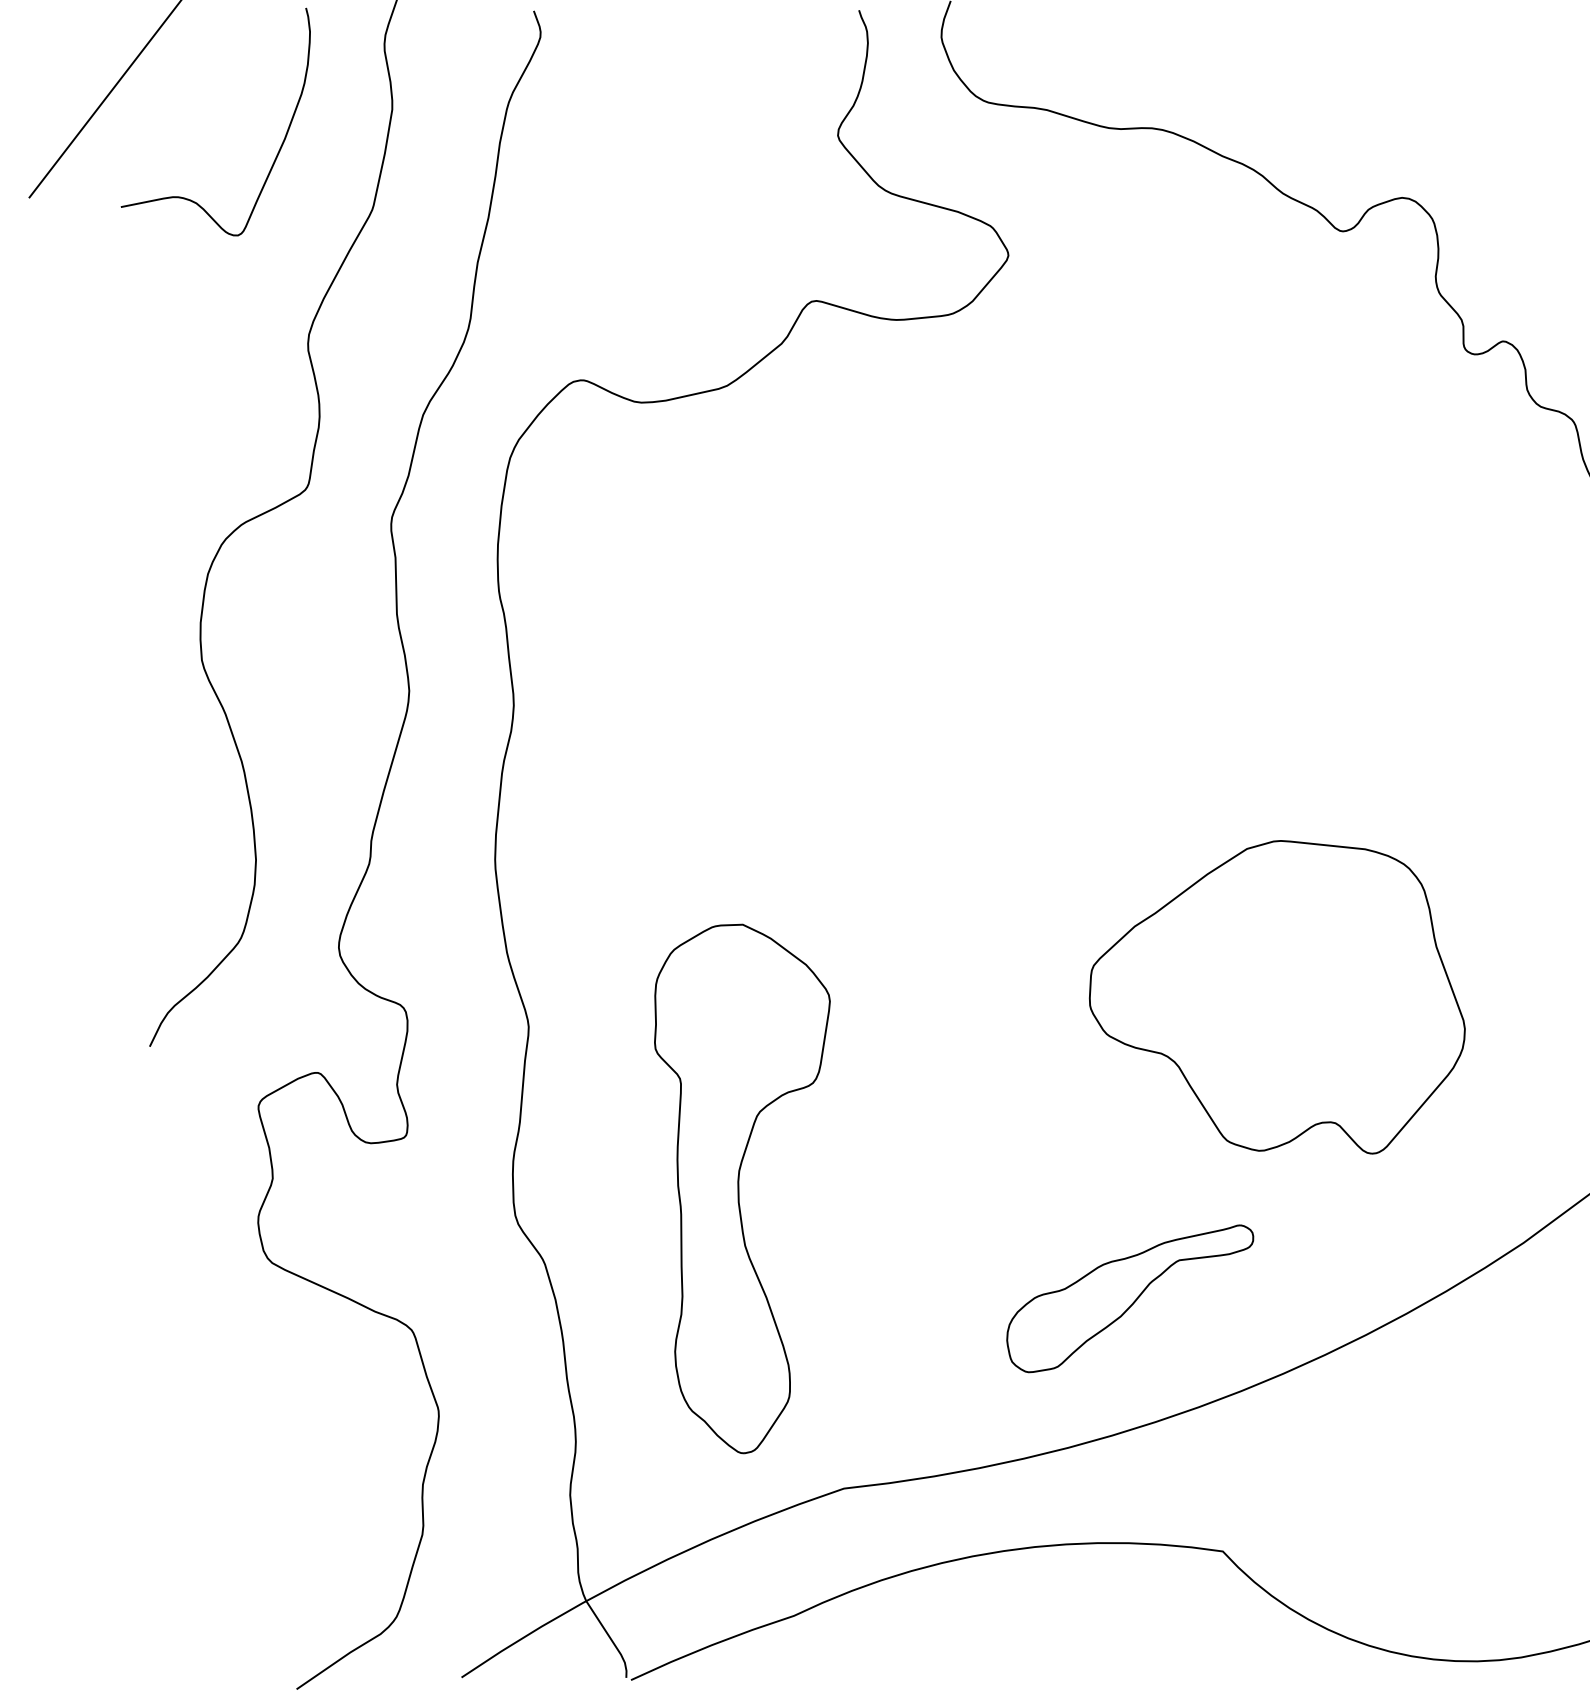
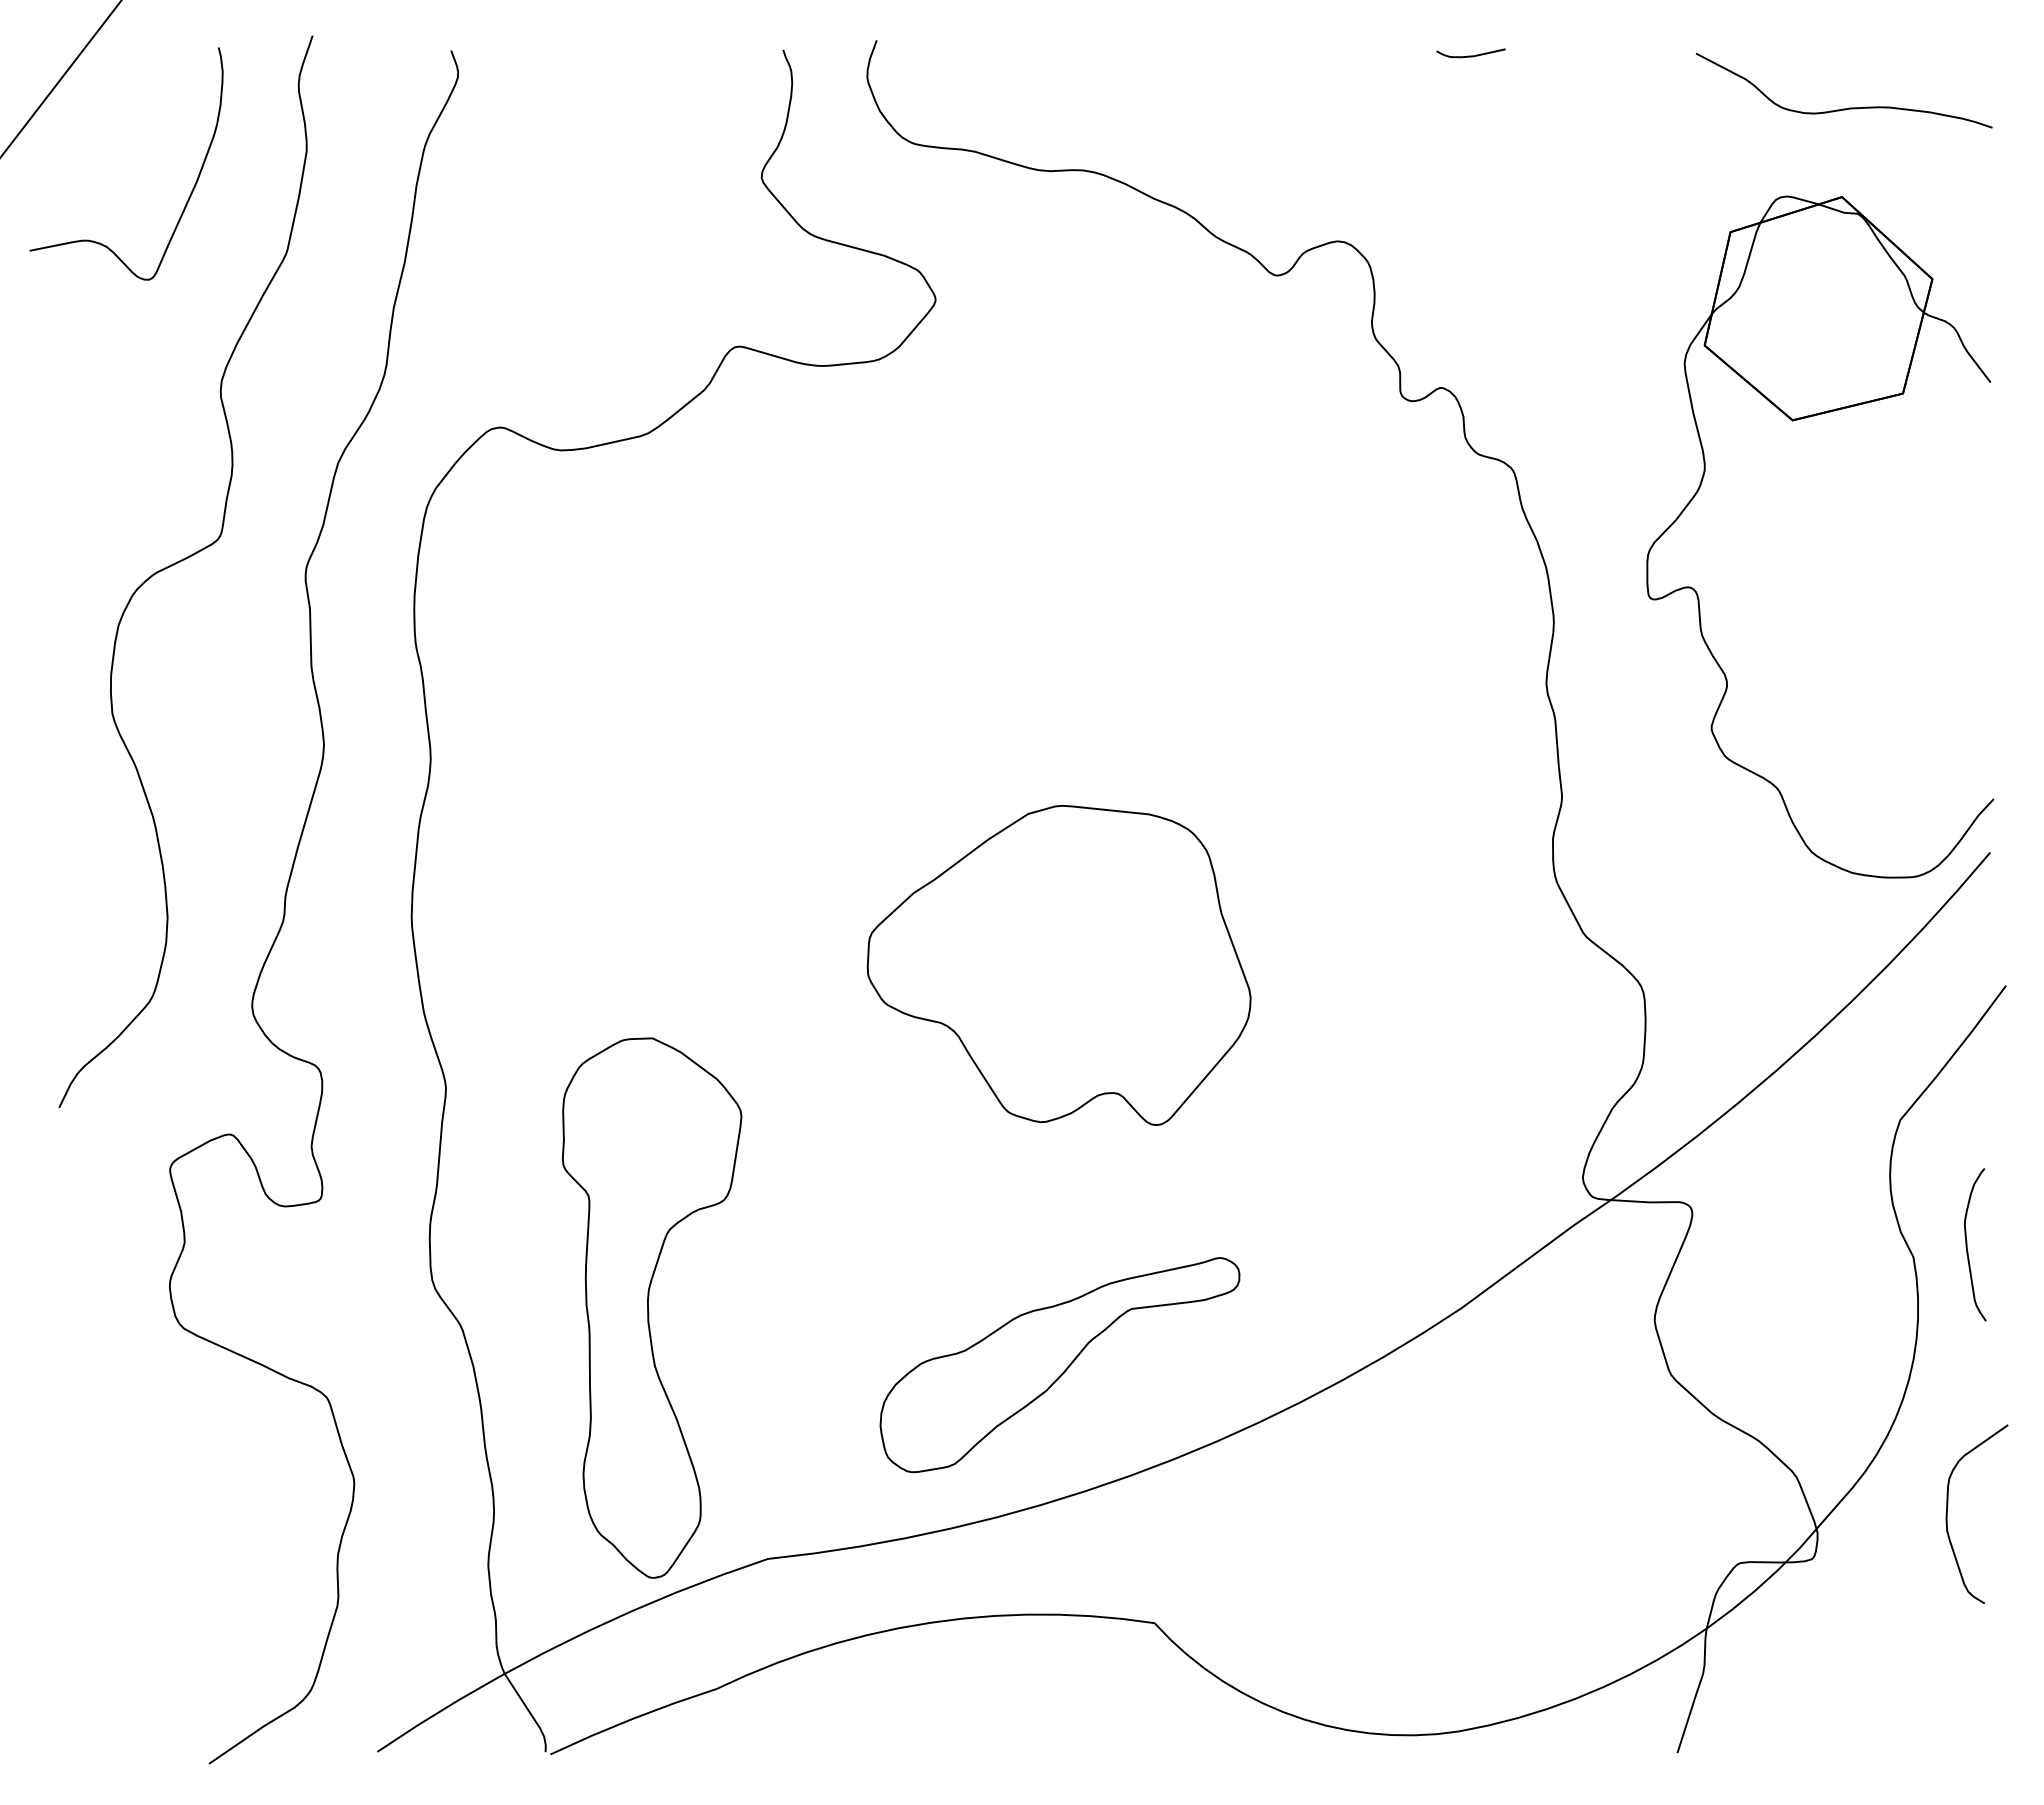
curve: (1532, 15) -> (1470, 55), added
part: (1276, 997) -> (1058, 965), moved
part: (742, 1188) -> (652, 1307), moved
part: (1129, 1299) -> (1059, 1365), size x1.43

